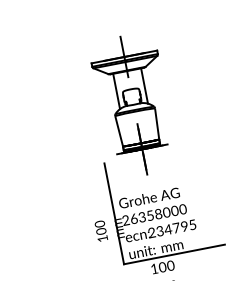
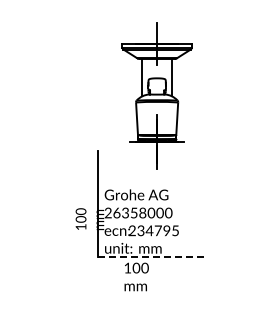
part: (133, 105) -> (156, 95), moved
line: (174, 254) -> (151, 257), solid -> dashed

